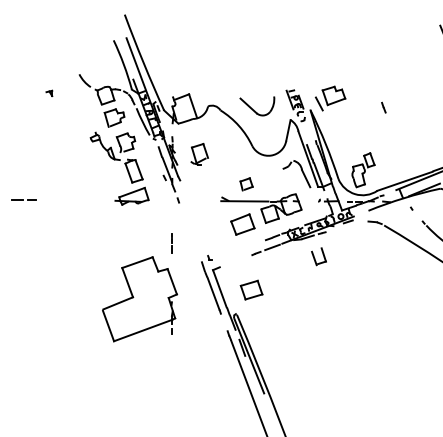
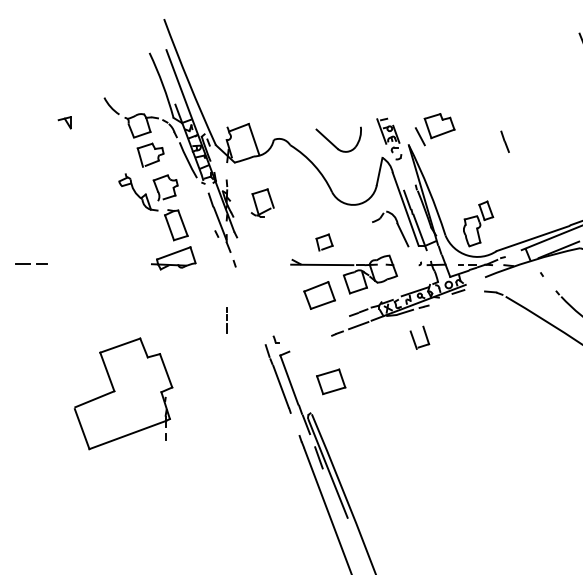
part: (49, 93) -> (65, 122), size x1.6
part: (383, 107) -> (504, 141), size x1.6
part: (139, 299) -> (122, 394), moved

